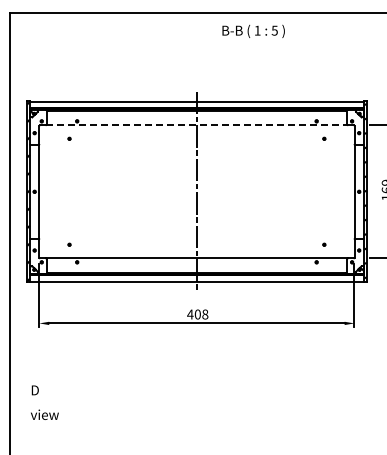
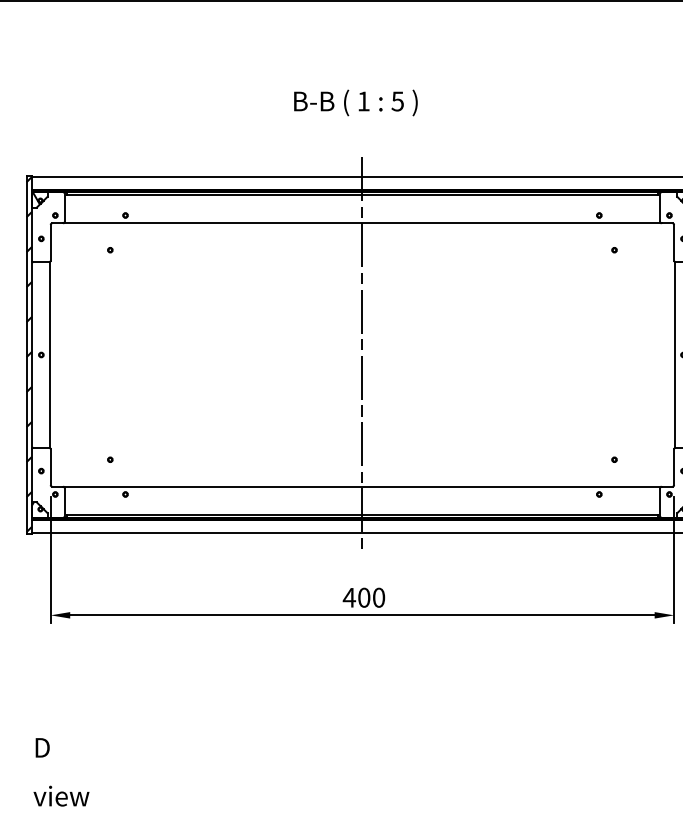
text: (253, 30) -> (355, 101), moved
line: (197, 125) -> (363, 223), dashed -> solid
text: (205, 314) -> (379, 597), 408 -> 400

